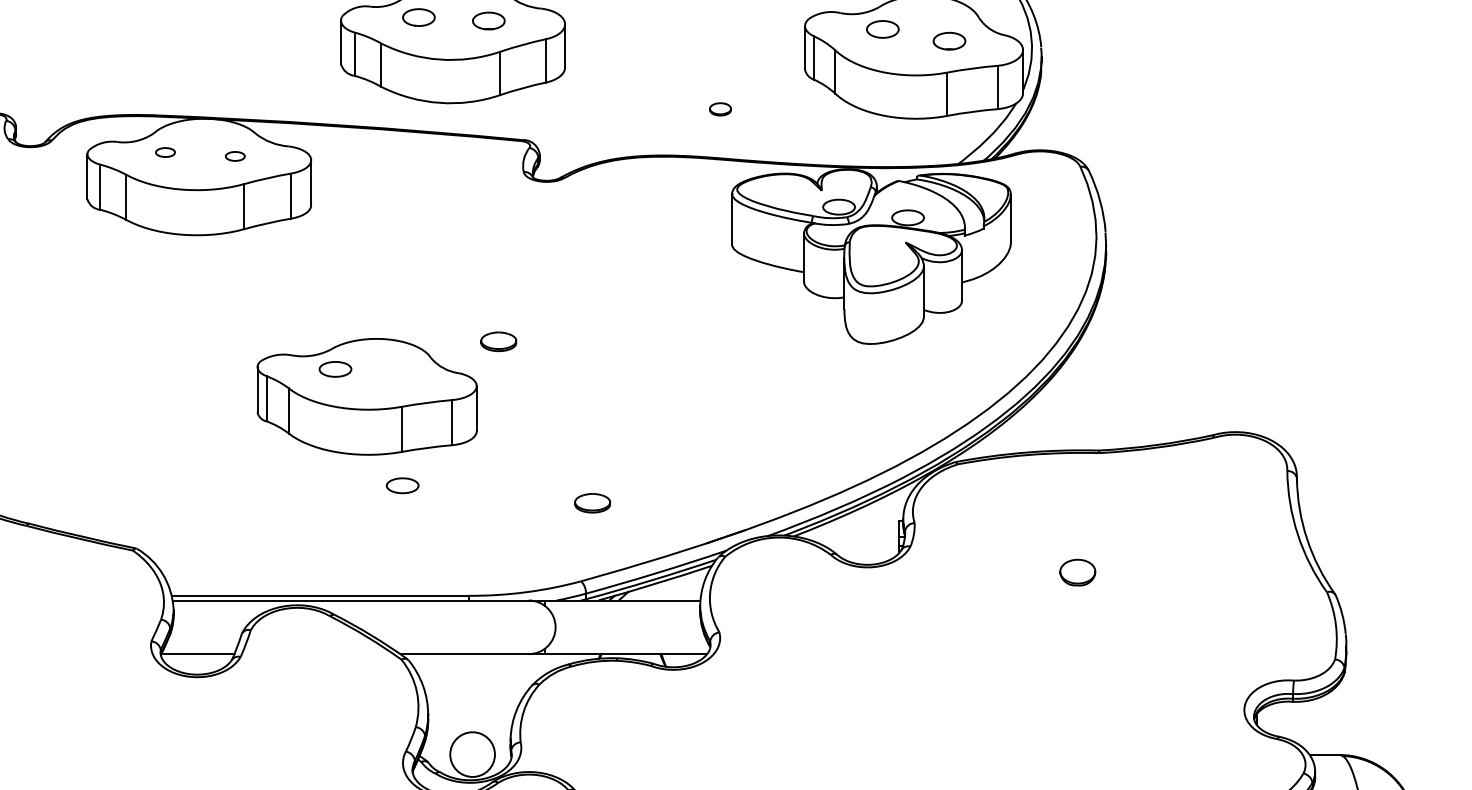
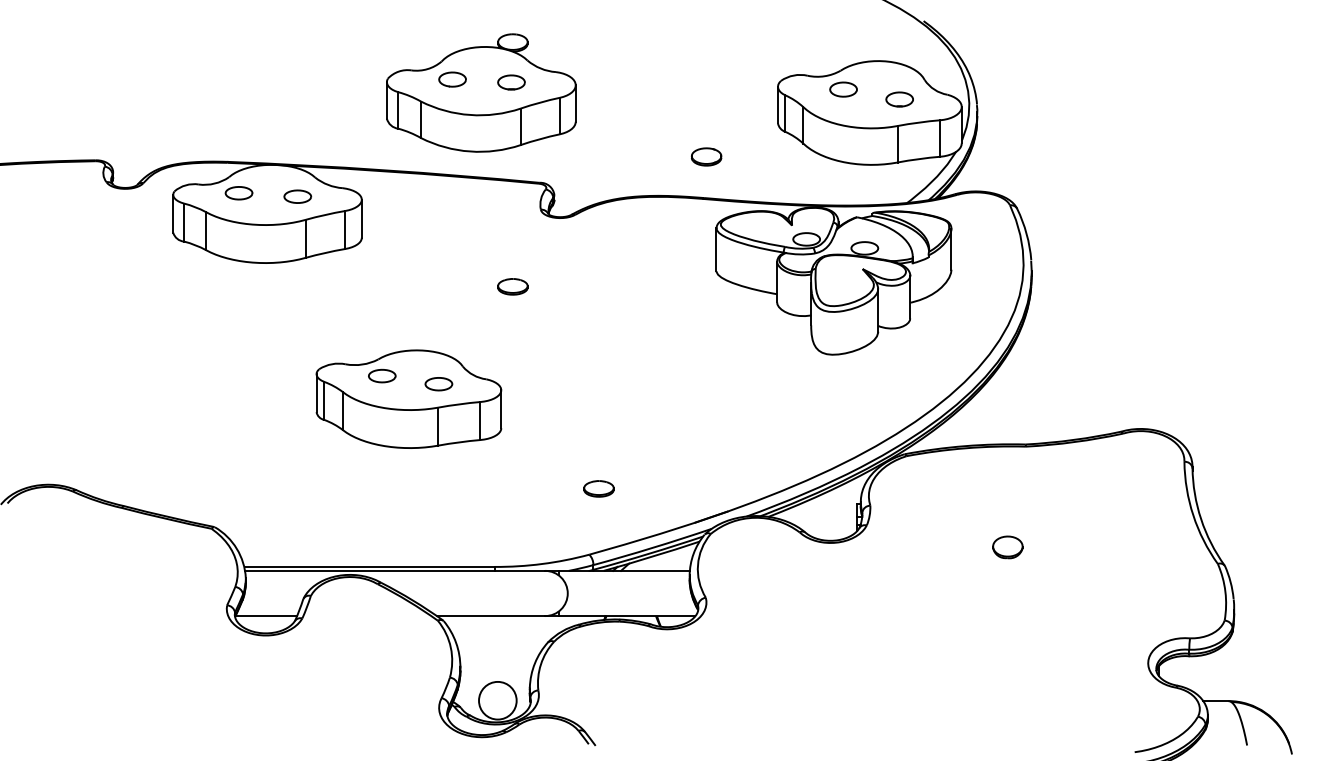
part: (720, 108) -> (706, 156), size x1.67
part: (164, 152) -> (238, 193), size x1.67
part: (234, 156) -> (297, 196), size x1.67
part: (498, 341) -> (512, 286), moved
part: (402, 486) -> (438, 384), moved

